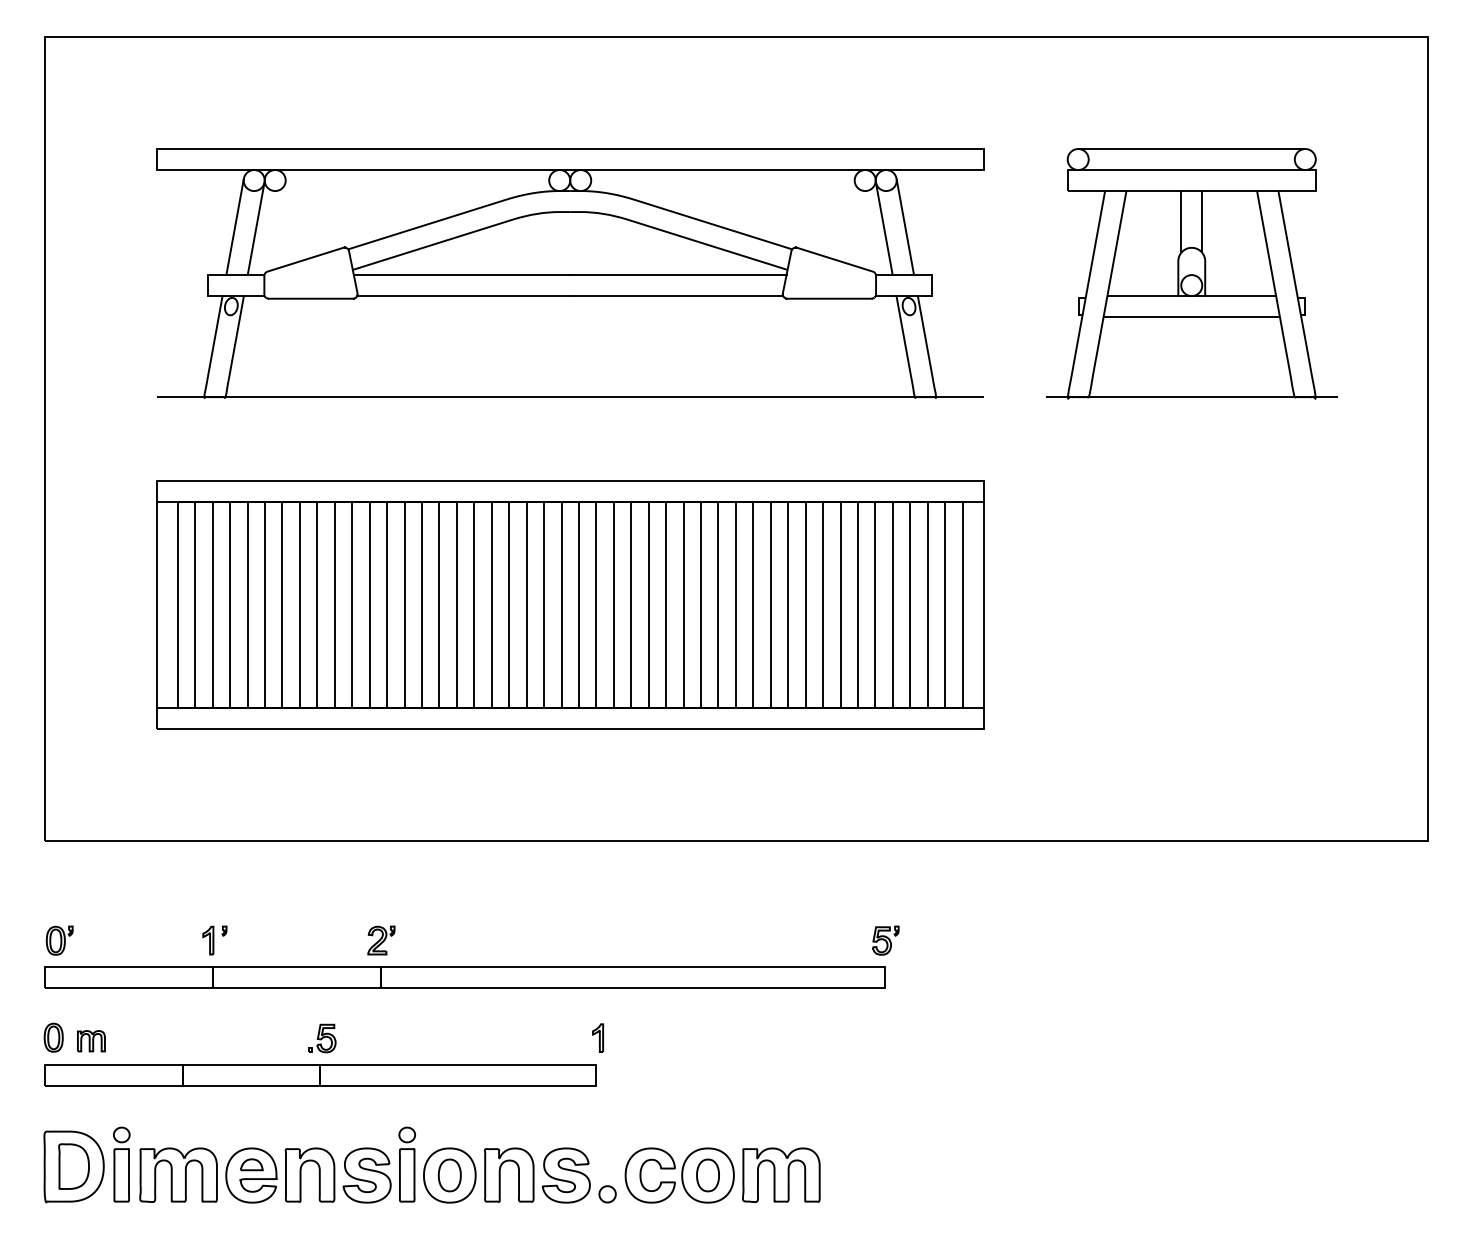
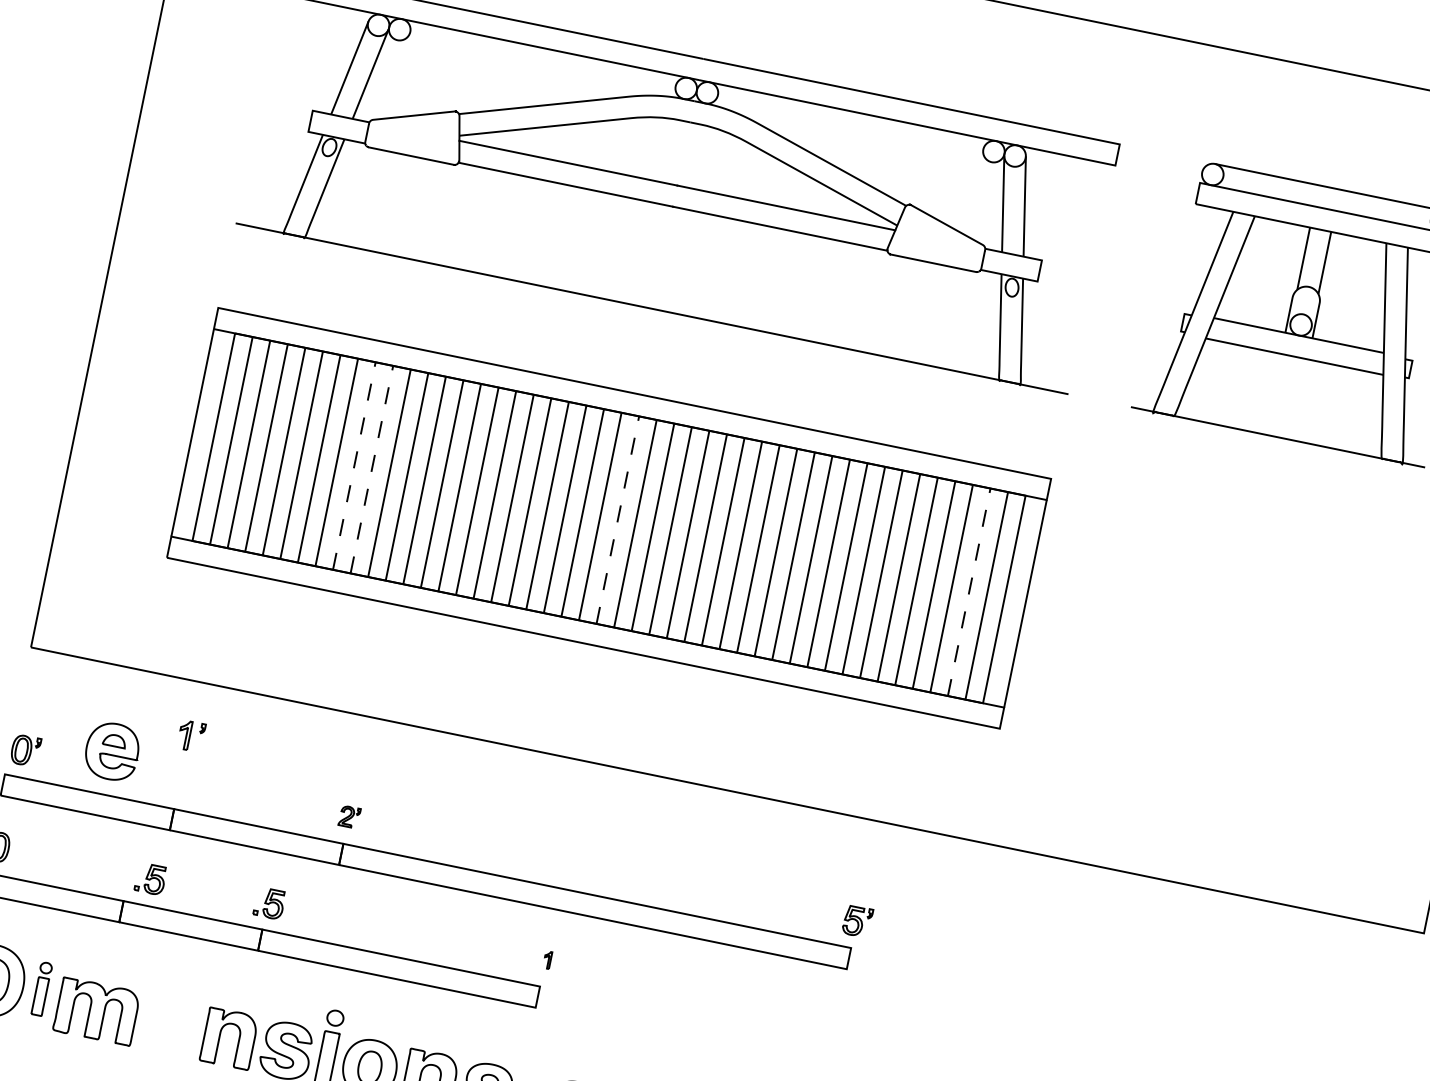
line: (317, 604) -> (354, 465), solid -> dashed
line: (334, 604) -> (371, 468), solid -> dashed
line: (578, 604) -> (617, 519), solid -> dashed
line: (927, 604) -> (969, 591), solid -> dashed
part: (214, 940) -> (191, 736), moved
part: (381, 940) -> (349, 817), size x0.7
part: (597, 1037) -> (547, 959), size x0.6
part: (204, 1038) -> (151, 879), added
part: (91, 1041) -> (36, 858), removed
part: (121, 1164) -> (41, 988), size x0.7
part: (251, 1175) -> (112, 751), moved

